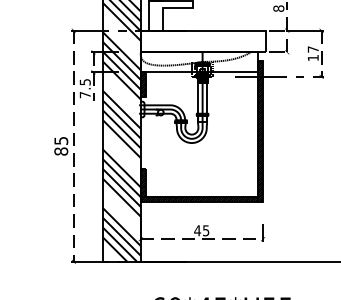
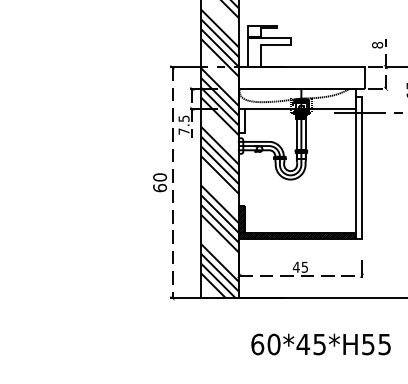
hatch: (142, 83) -> (241, 120), removed
hatch: (259, 130) -> (358, 167), removed
text: (61, 145) -> (160, 182), 85 -> 60

